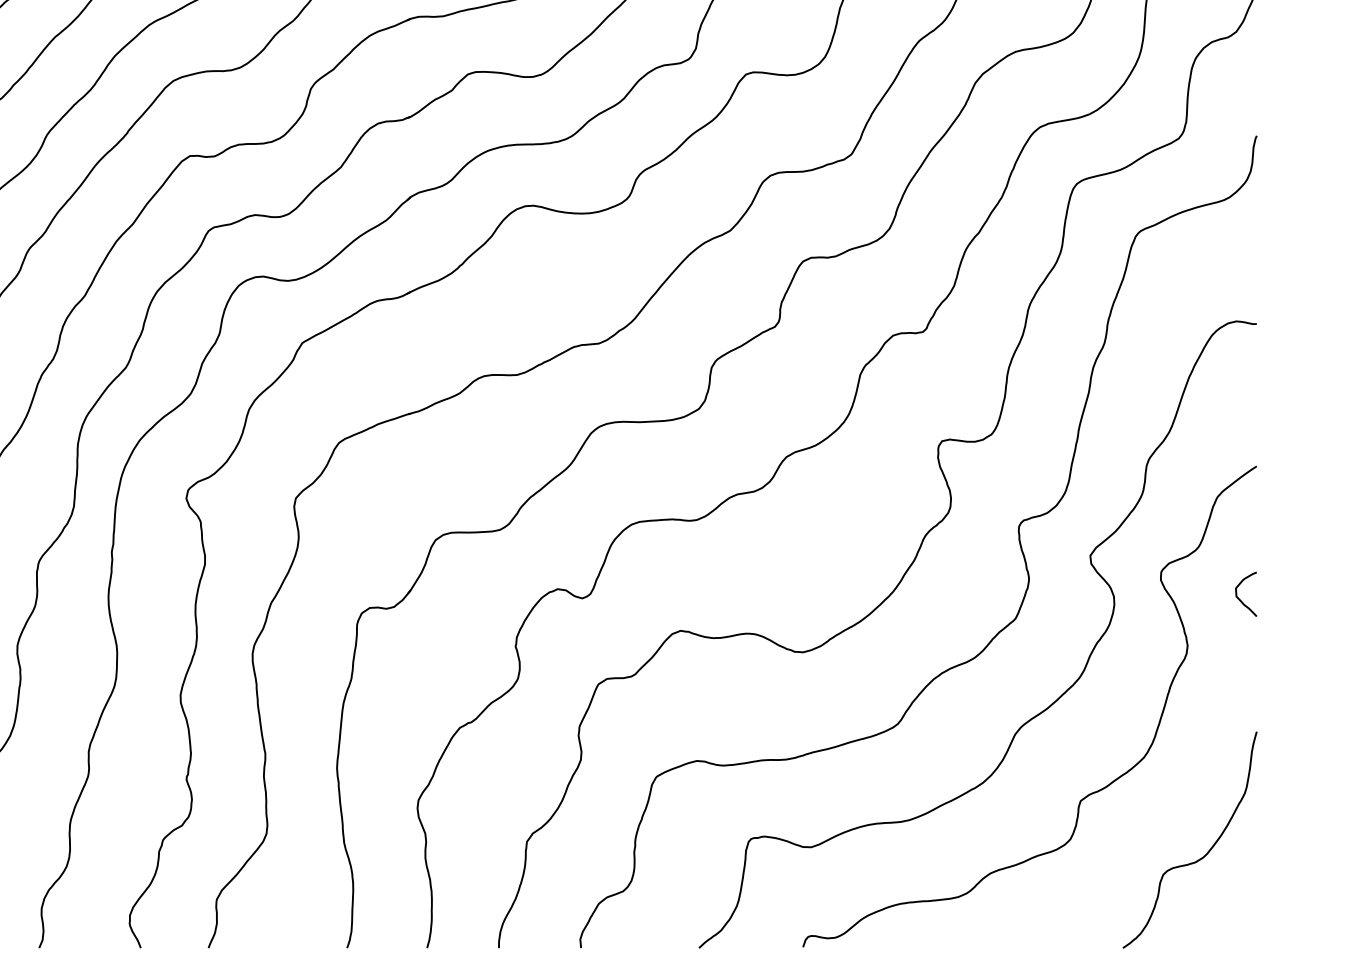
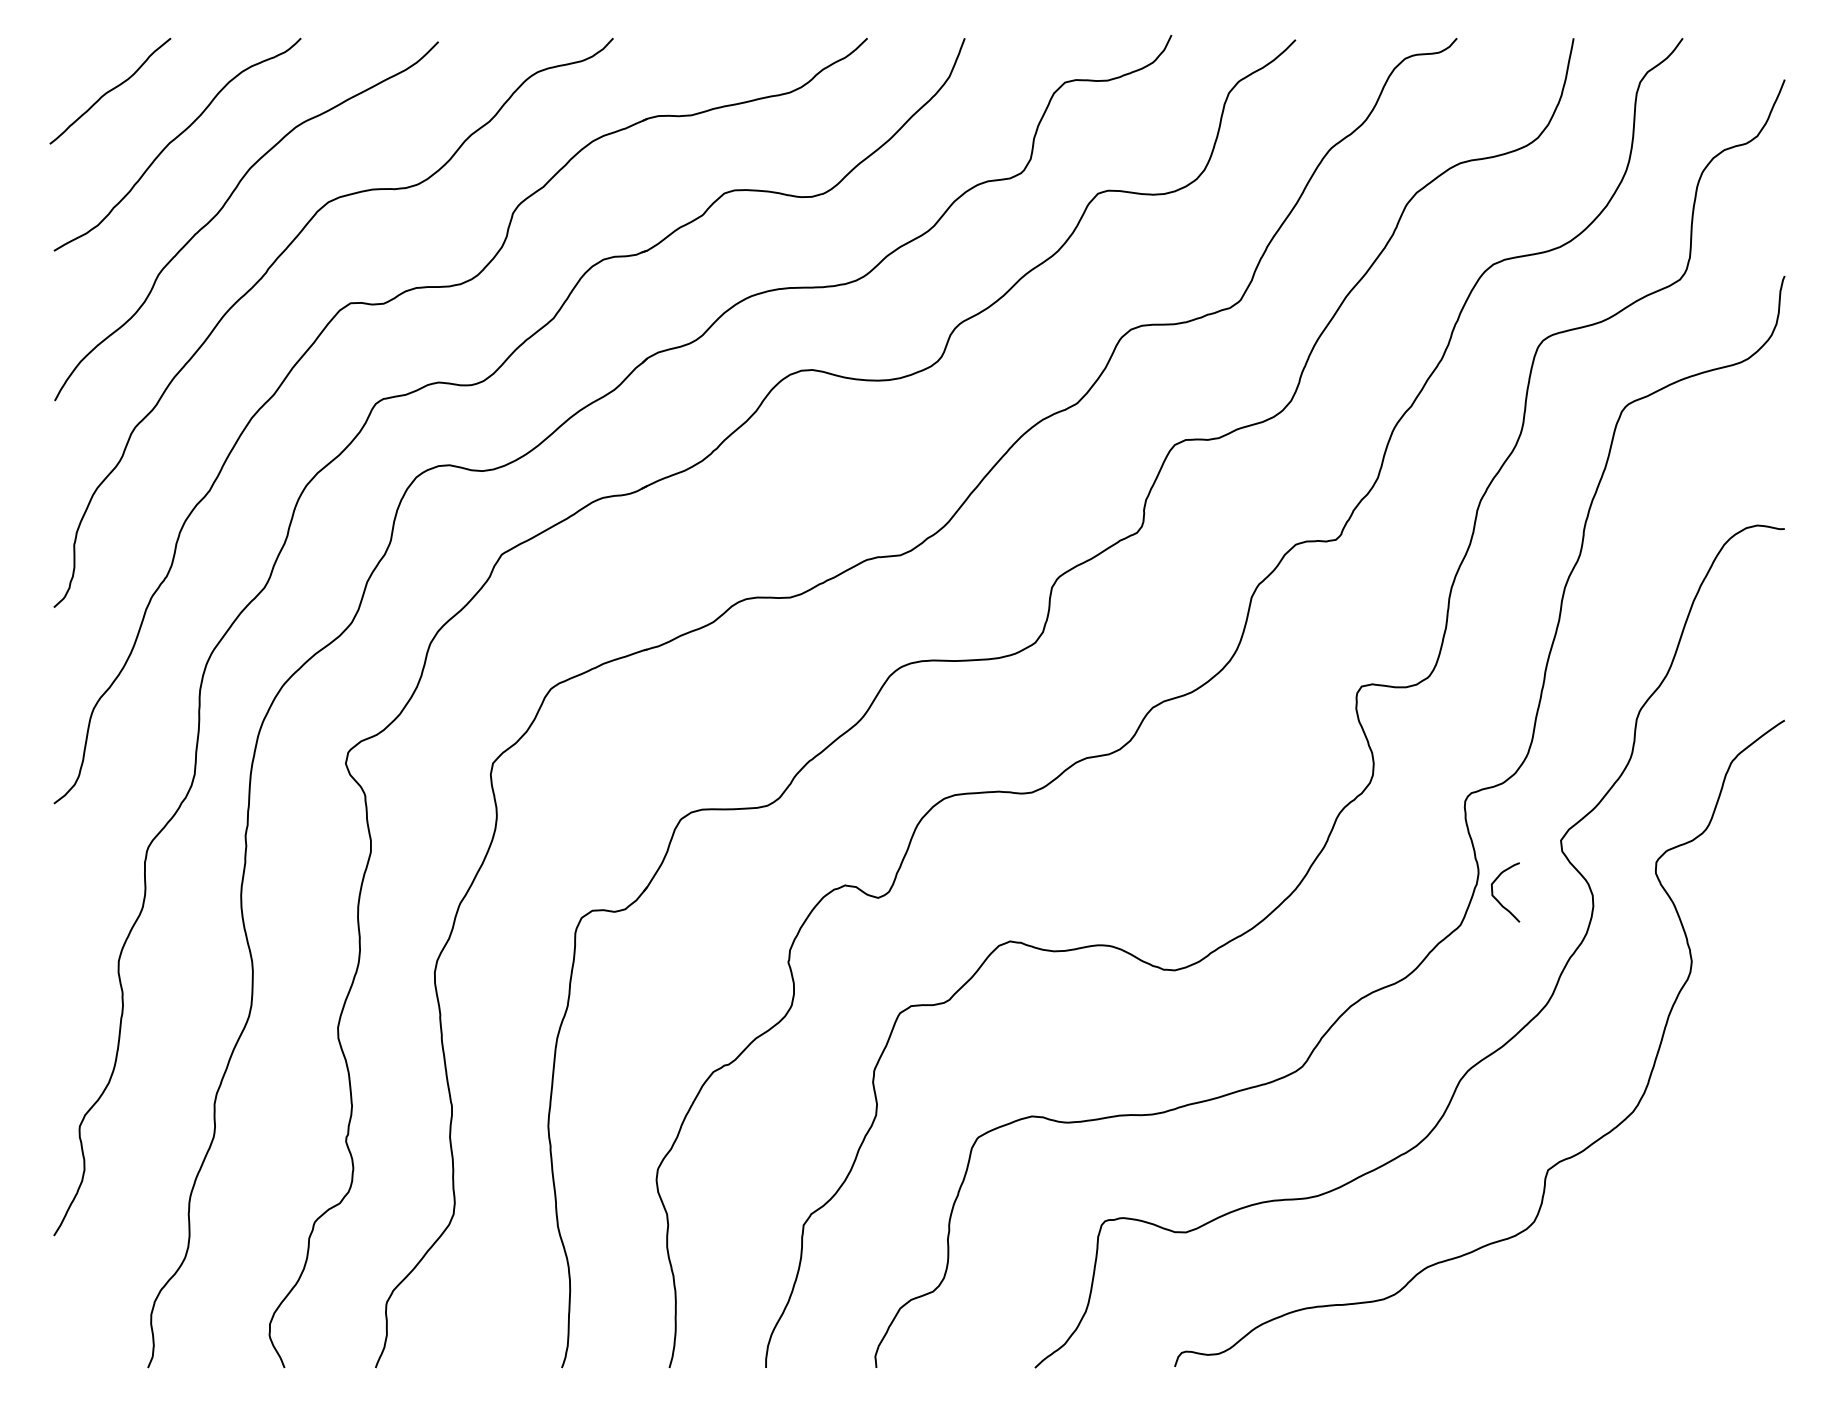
curve: (1240, 599) -> (1497, 899), moved
curve: (1200, 858) -> (1708, 1247), removed

